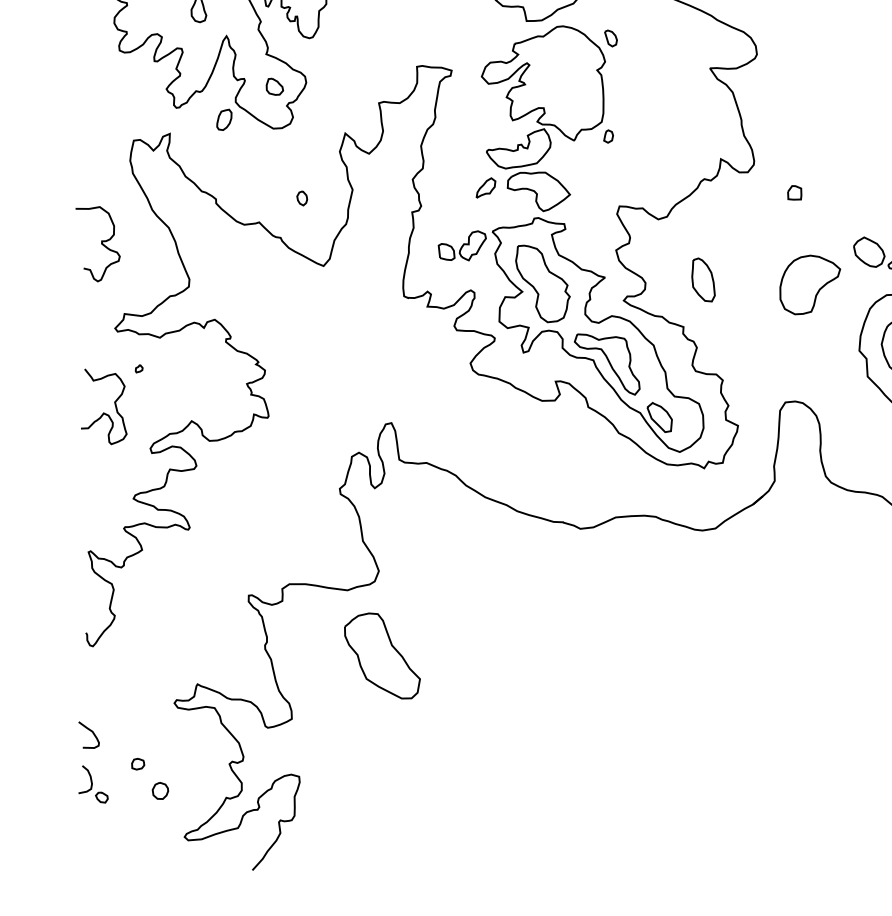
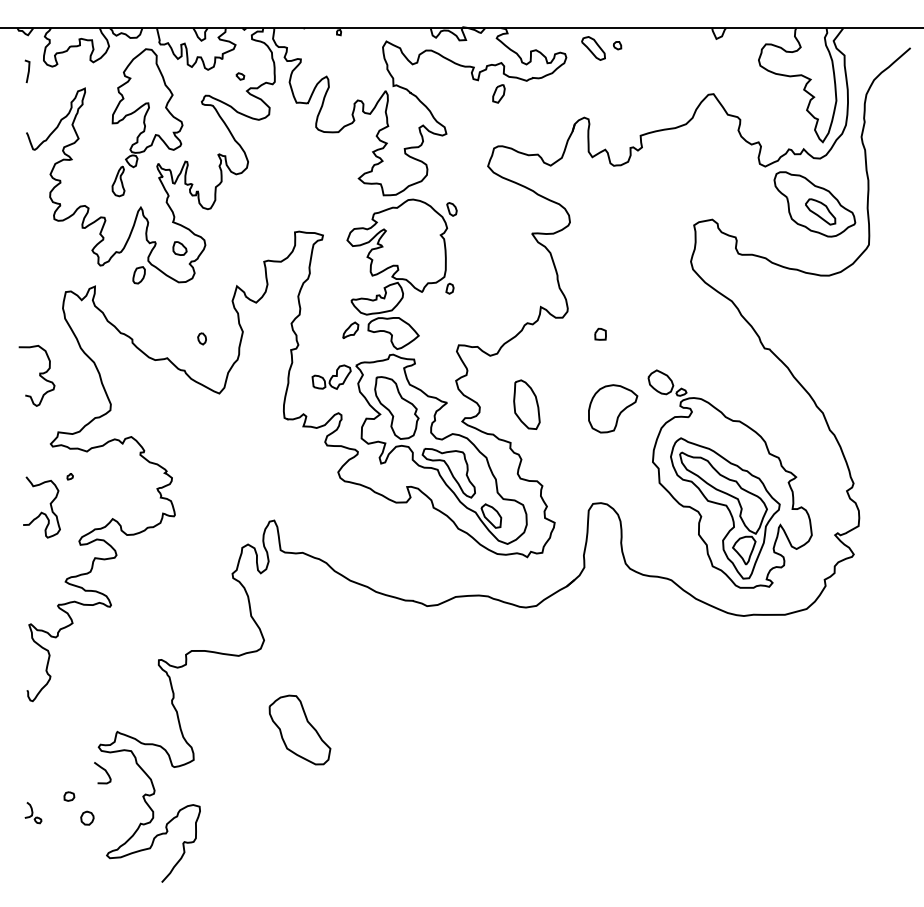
part: (703, 279) -> (526, 404), size x1.4
part: (381, 655) -> (299, 729), moved
curve: (90, 731) -> (103, 770), moved
part: (93, 783) -> (33, 812), size x0.7

